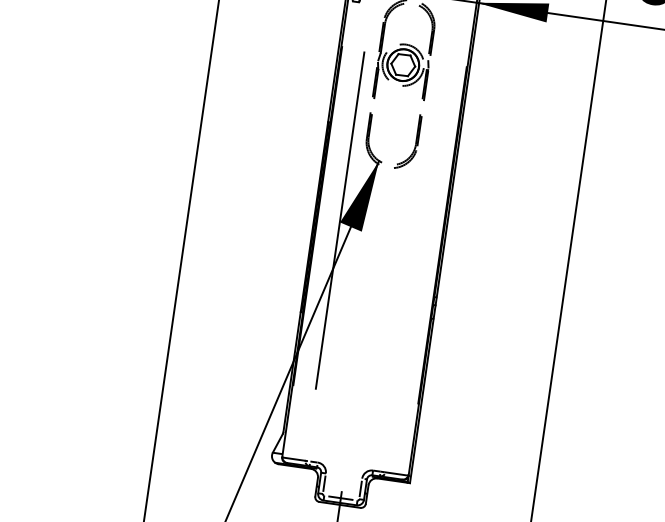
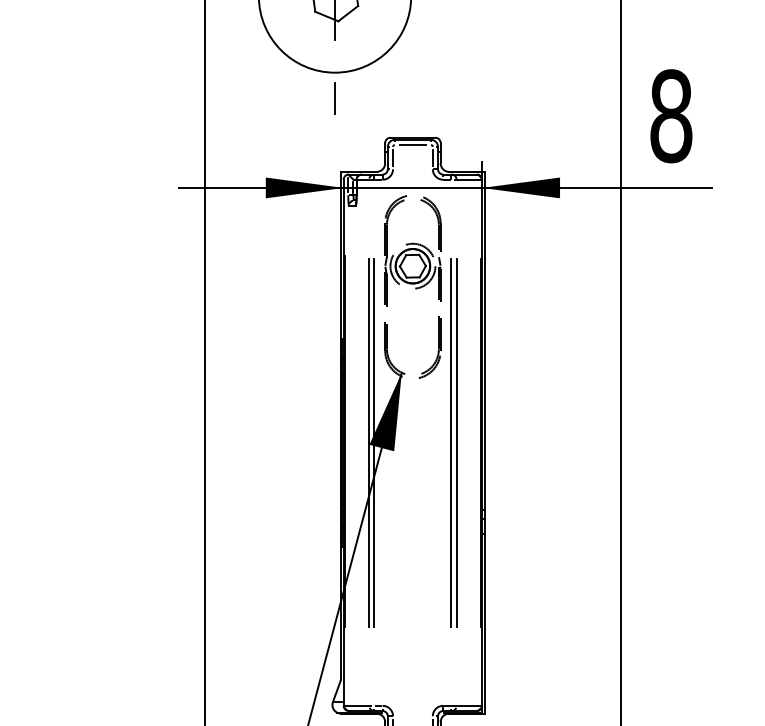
line: (344, 221) -> (374, 442), added
line: (415, 231) -> (451, 442), added
line: (419, 231) -> (456, 442), added

